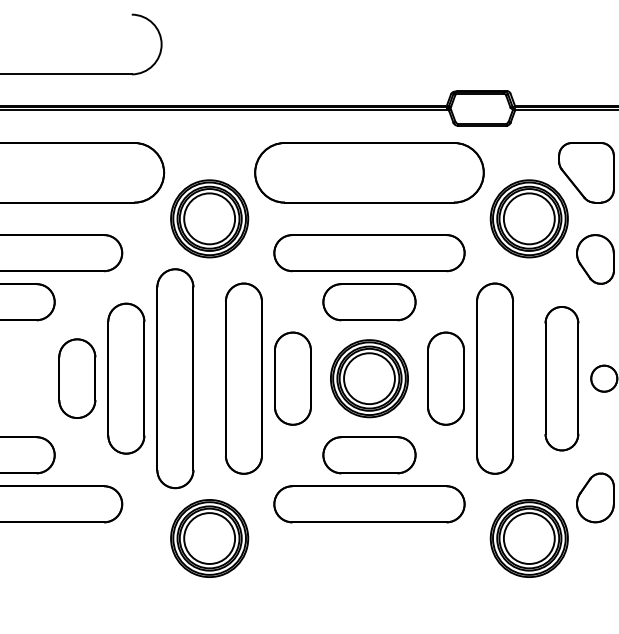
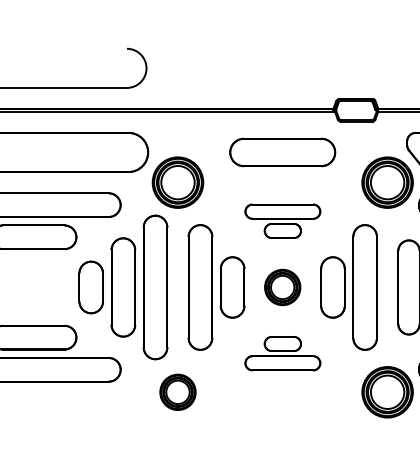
part: (369, 172) -> (282, 152), size x0.7
part: (369, 278) -> (282, 221), size x0.6
part: (369, 378) -> (282, 287), size x0.7
part: (369, 479) -> (282, 353), size x0.6
part: (208, 538) -> (177, 392), size x0.7

